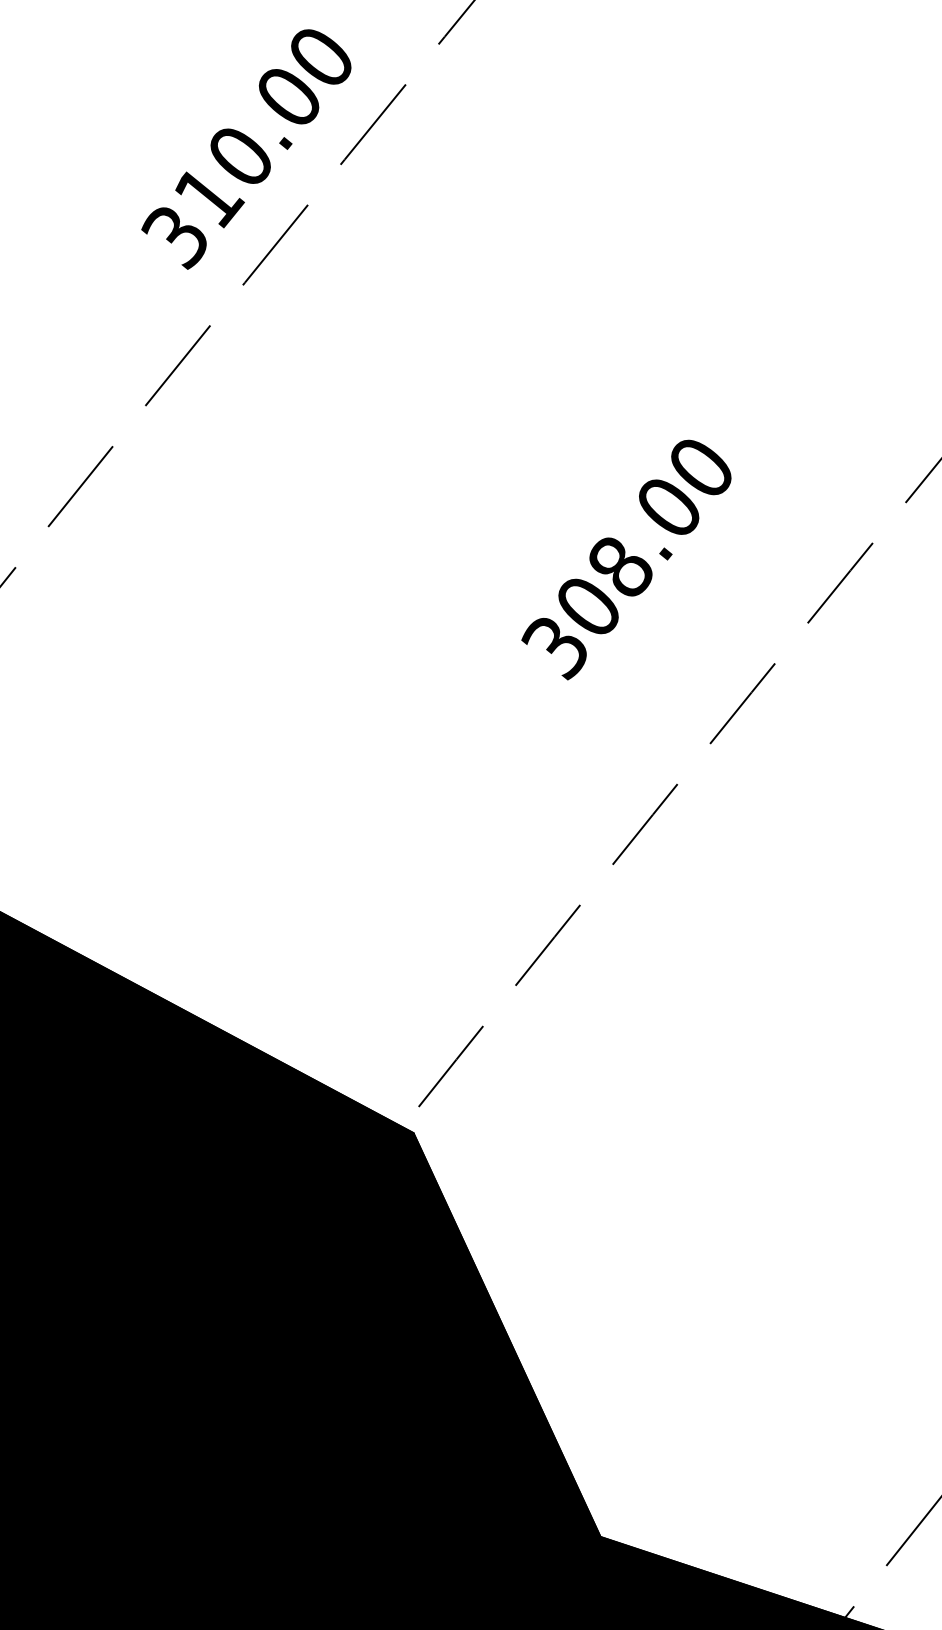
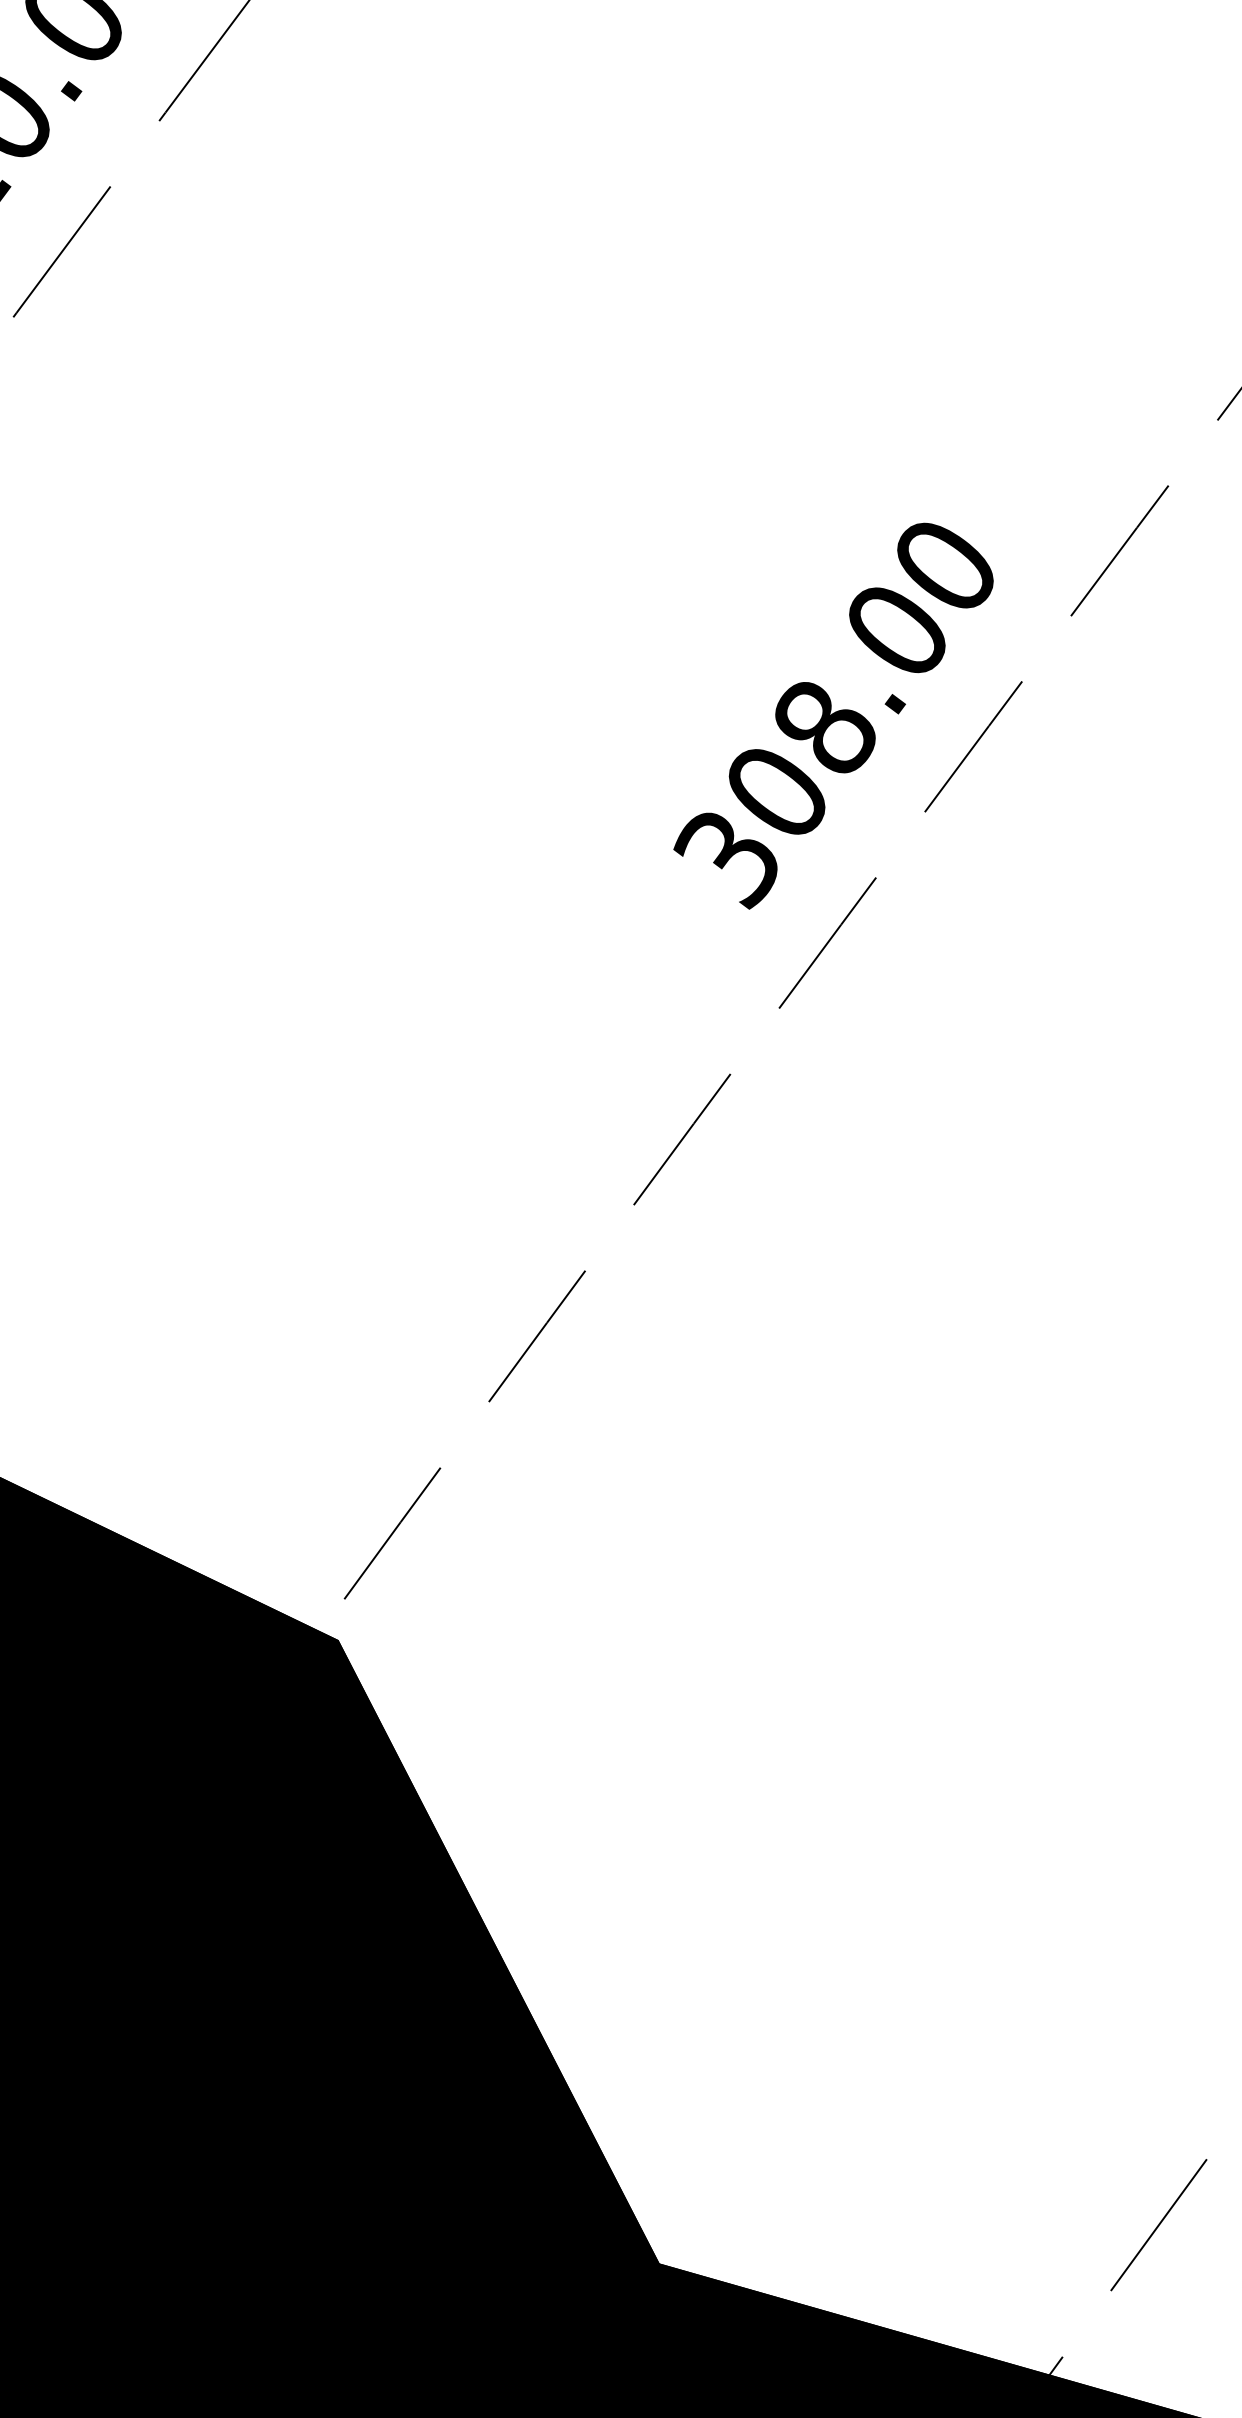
text: (626, 559) -> (833, 715), moved

